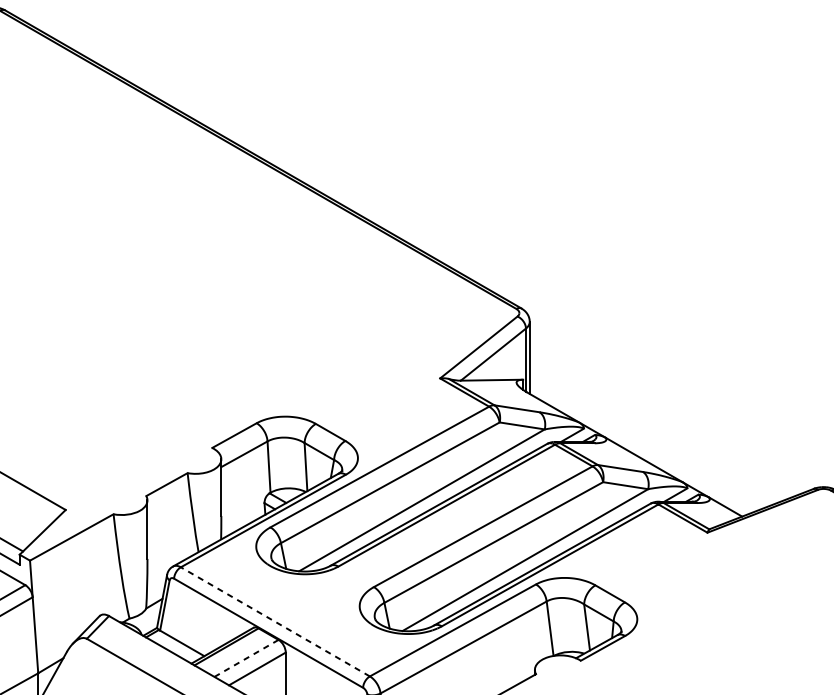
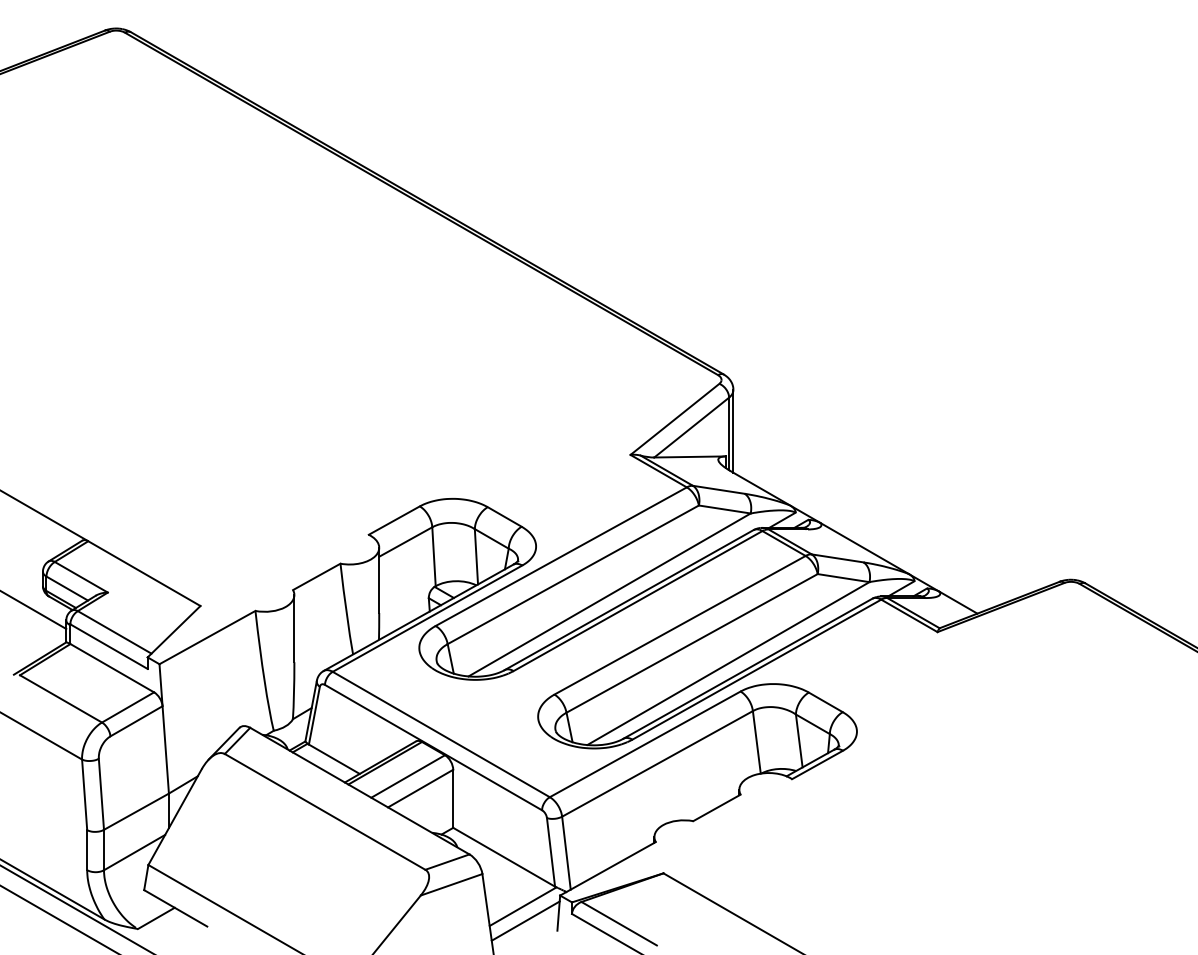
line: (274, 621) -> (440, 734), dashed -> solid
line: (246, 658) -> (408, 776), dashed -> solid

